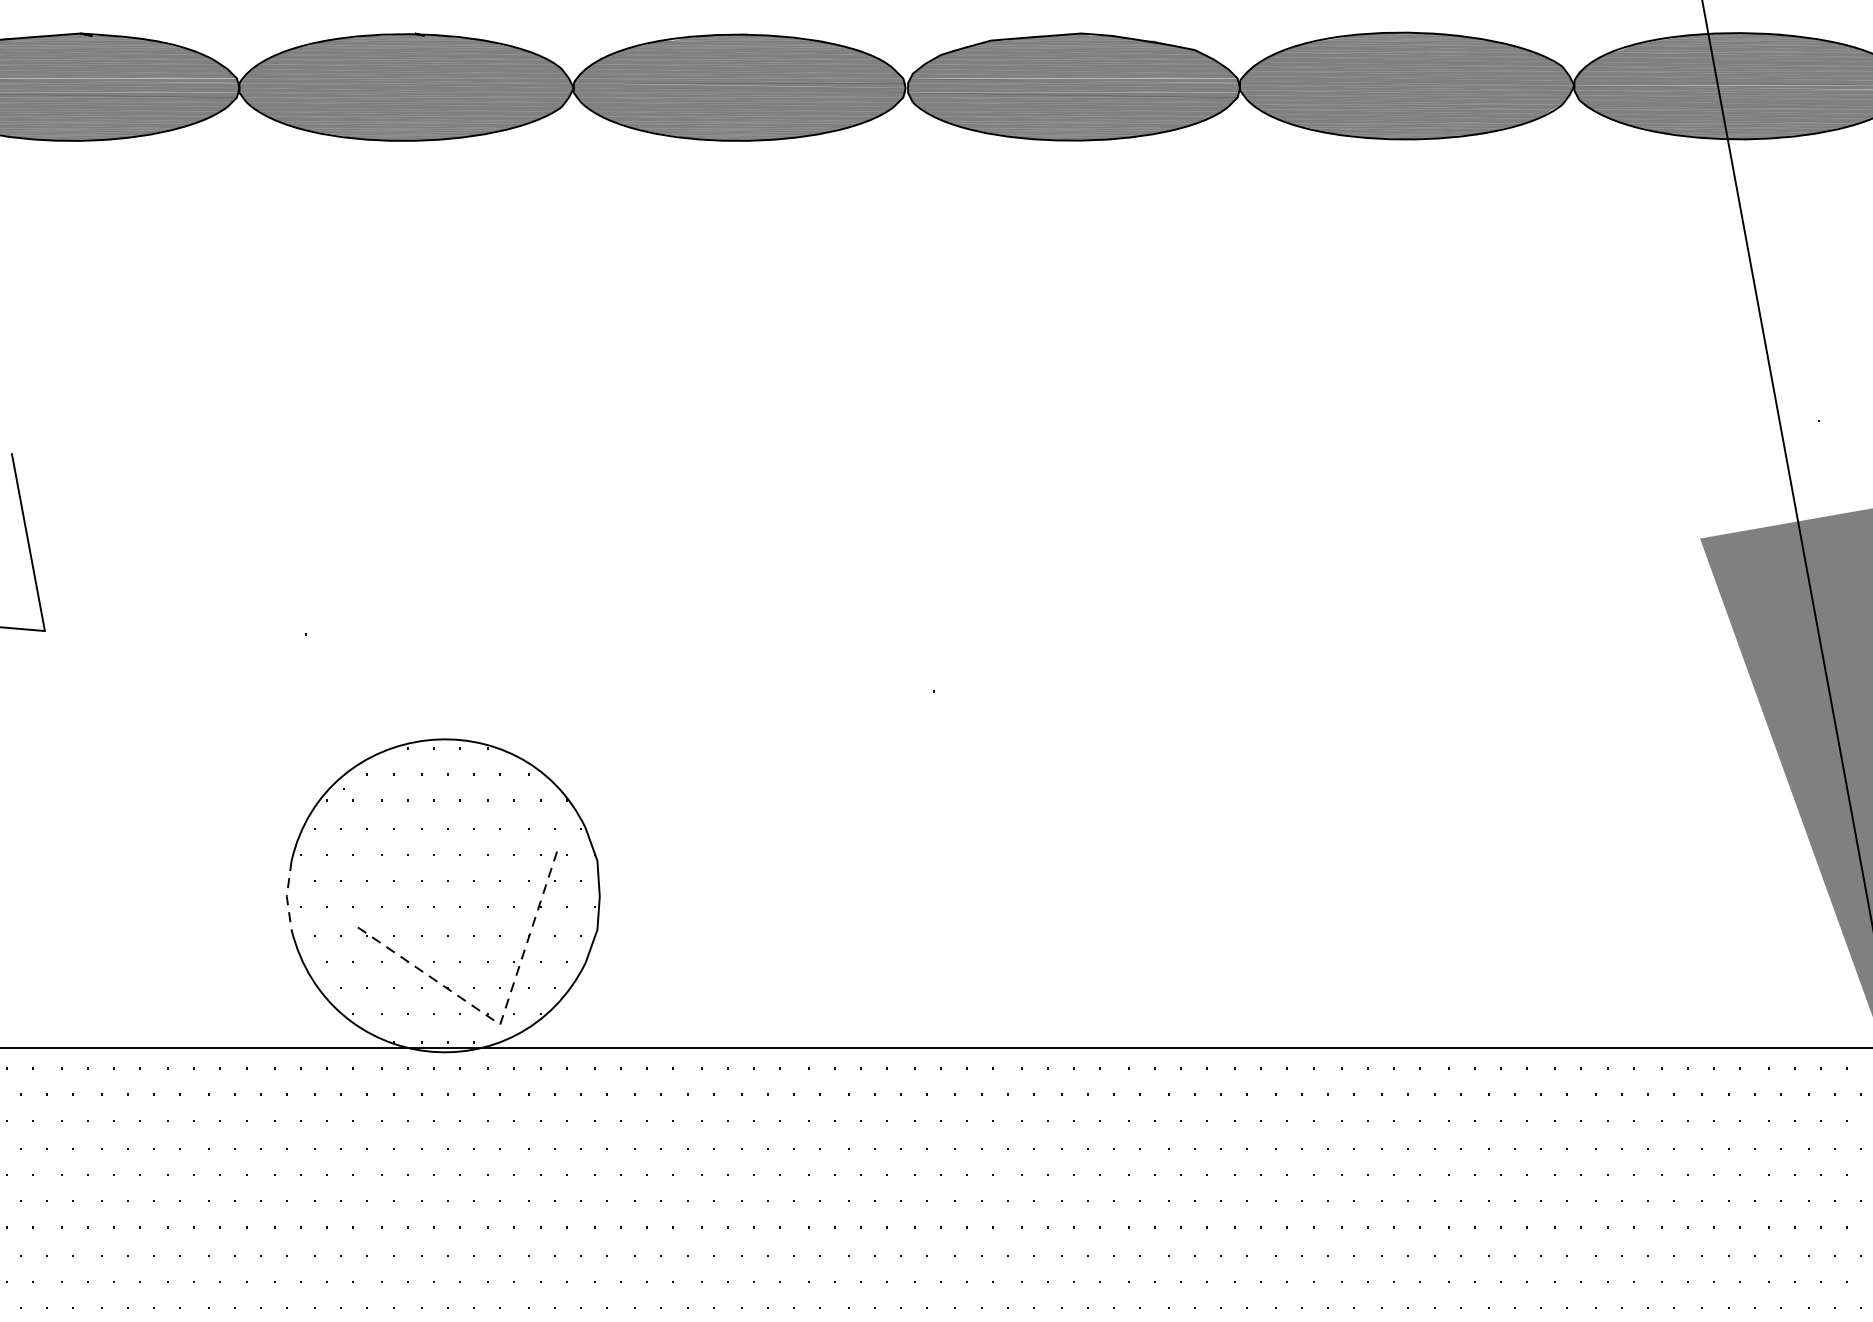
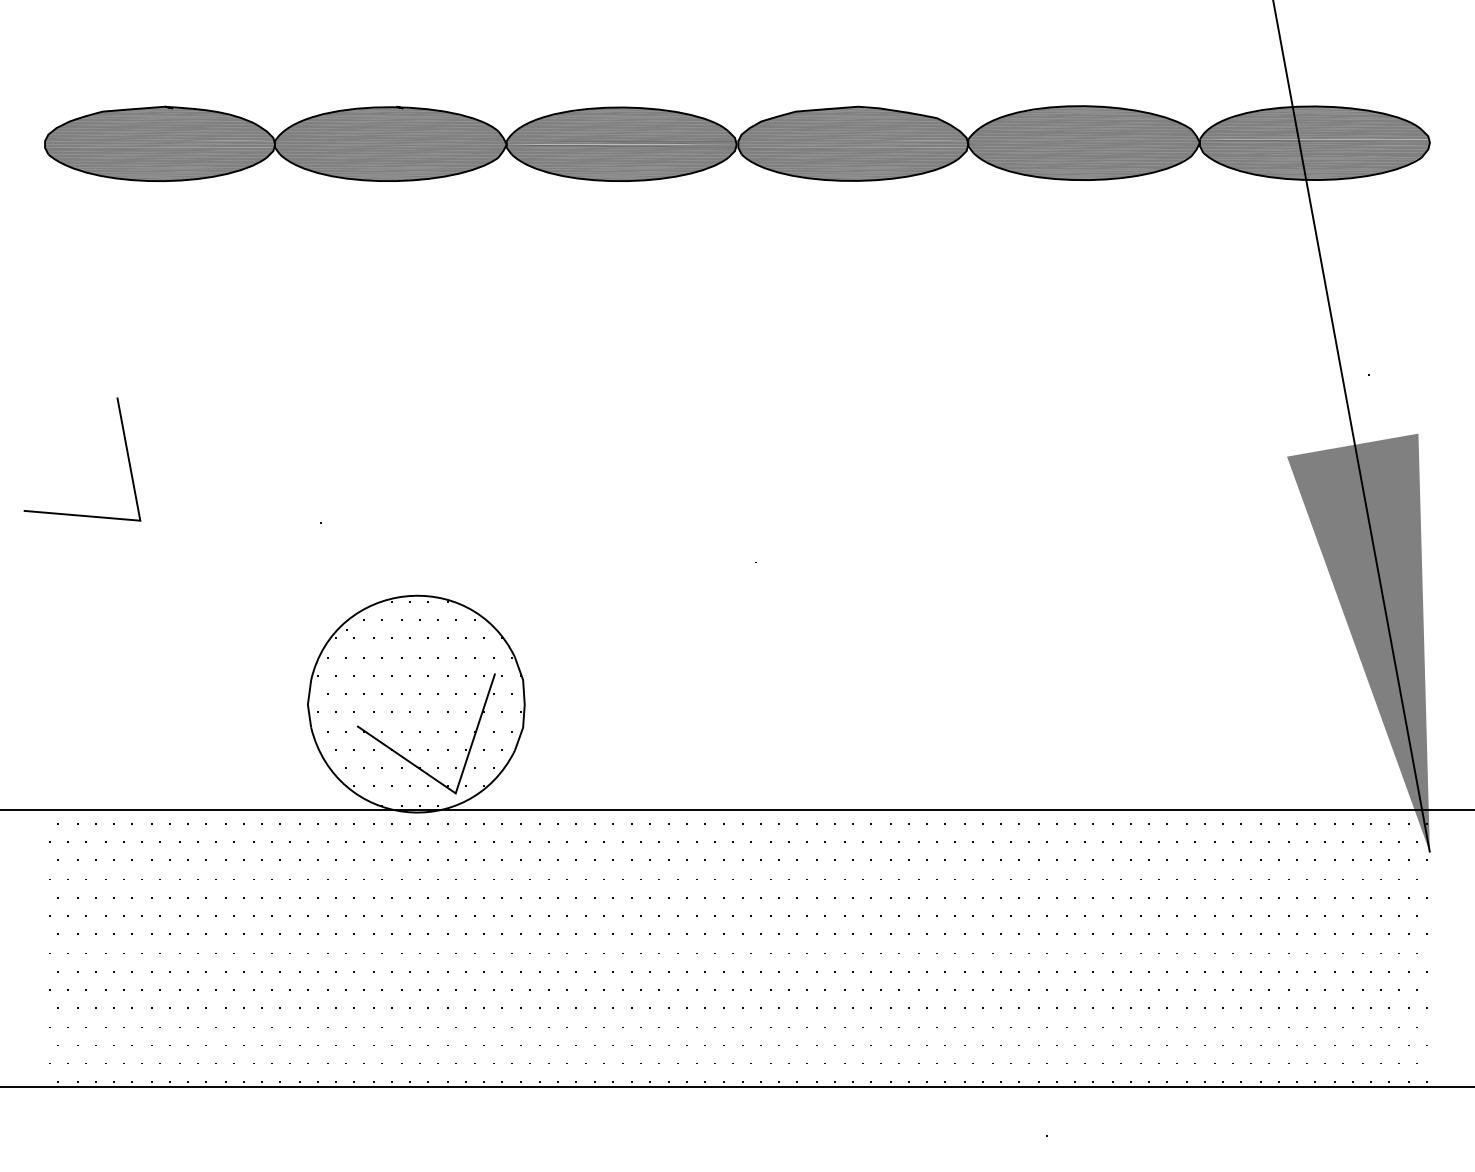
line: (286, 896) -> (307, 704), dashed -> solid
line: (501, 1020) -> (456, 790), dashed -> solid

